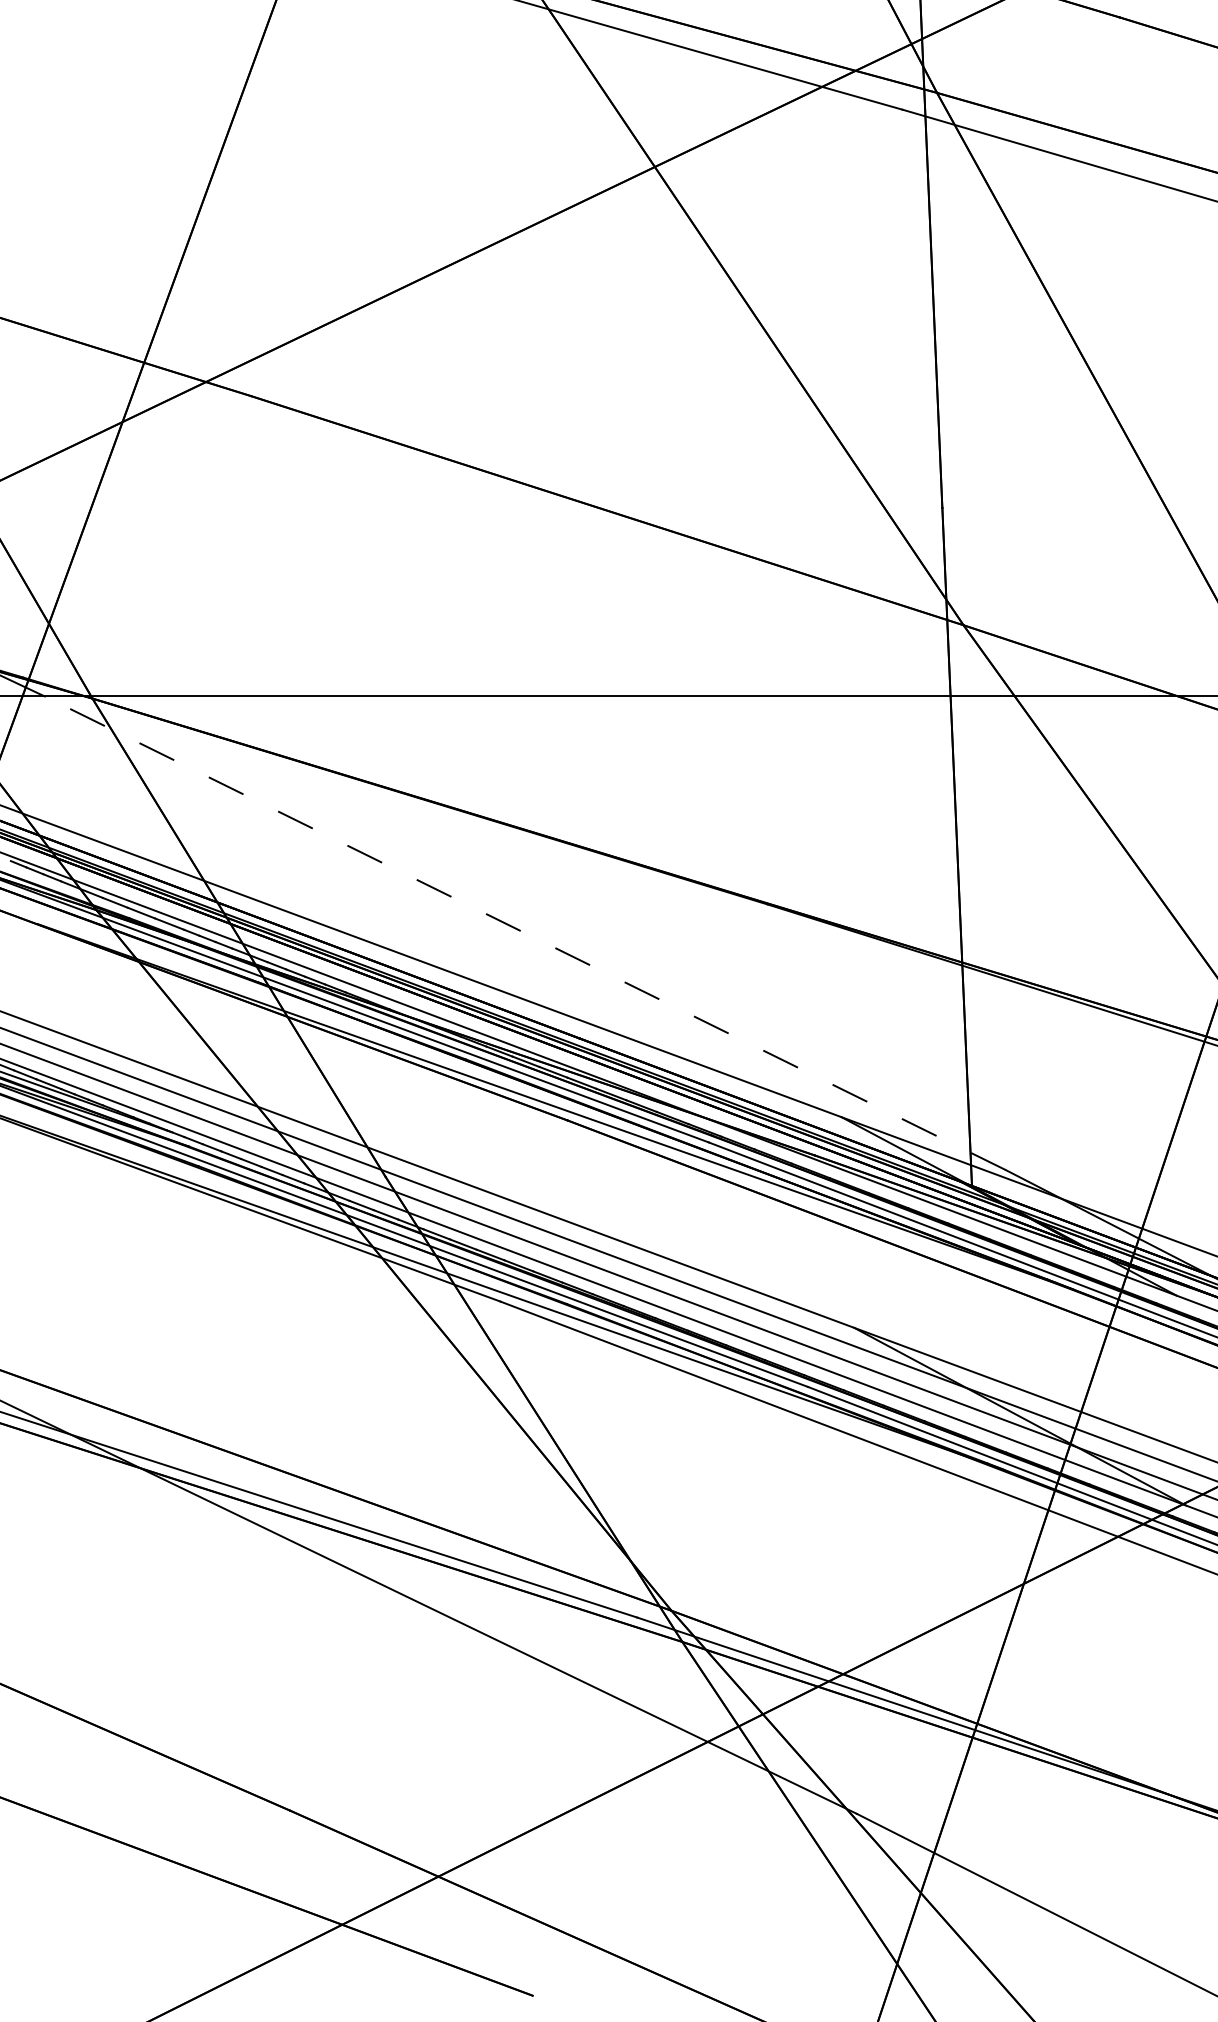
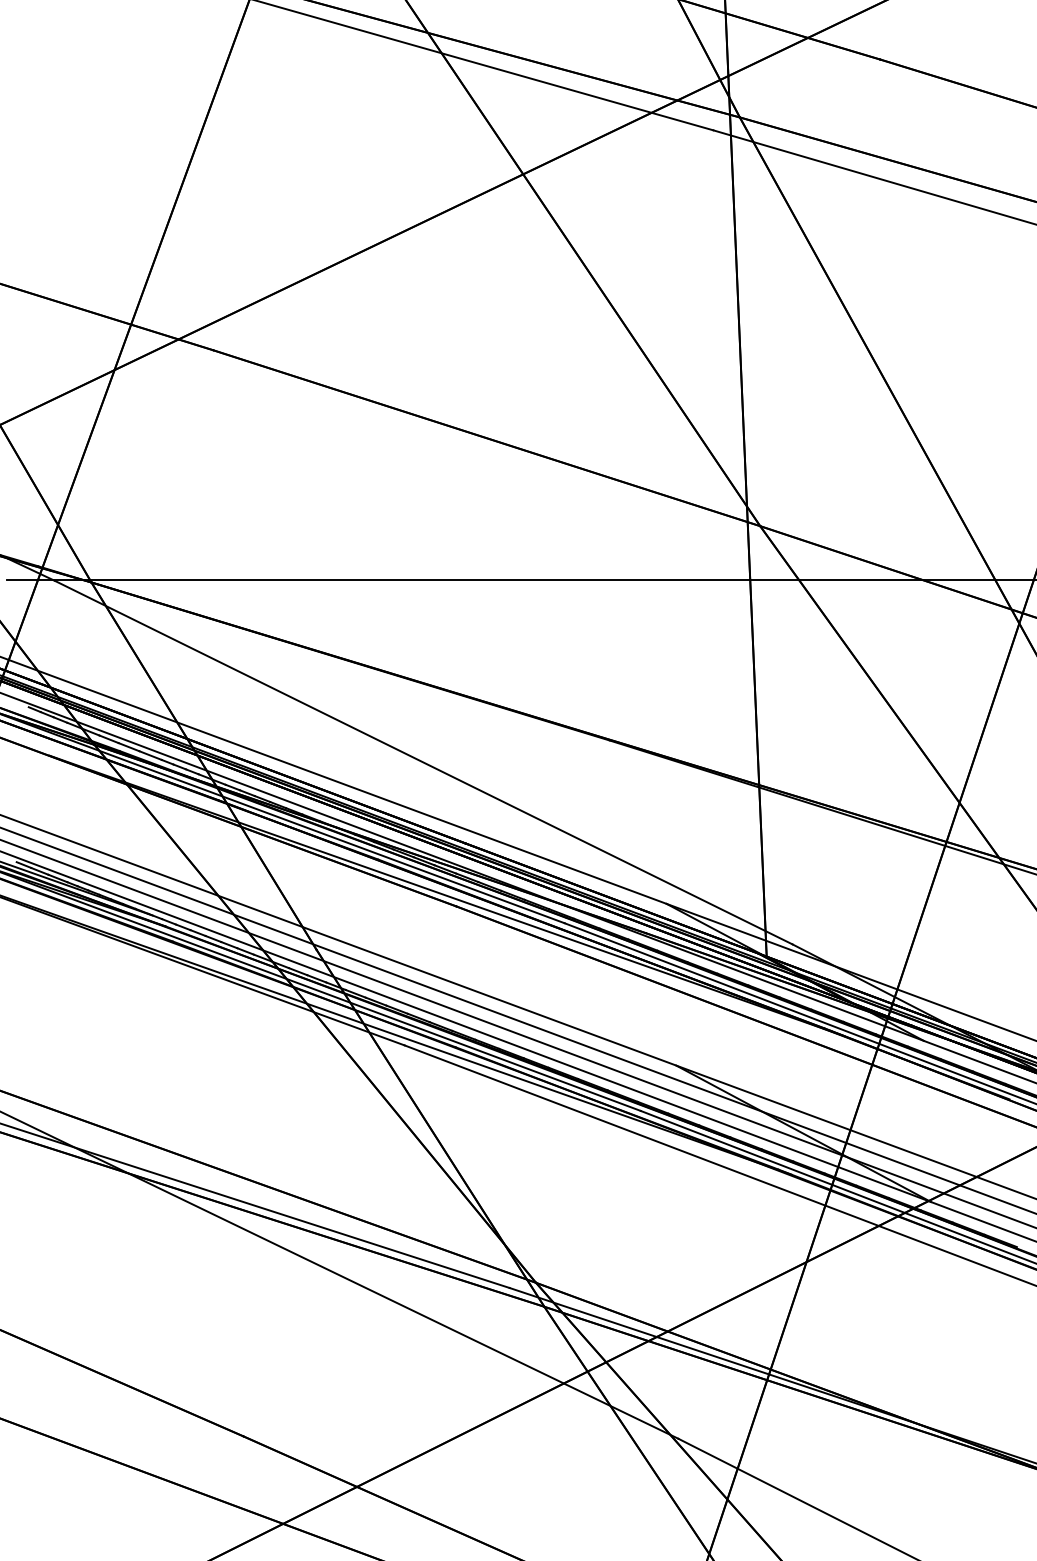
line: (524, 933) -> (423, 762), dashed -> solid

